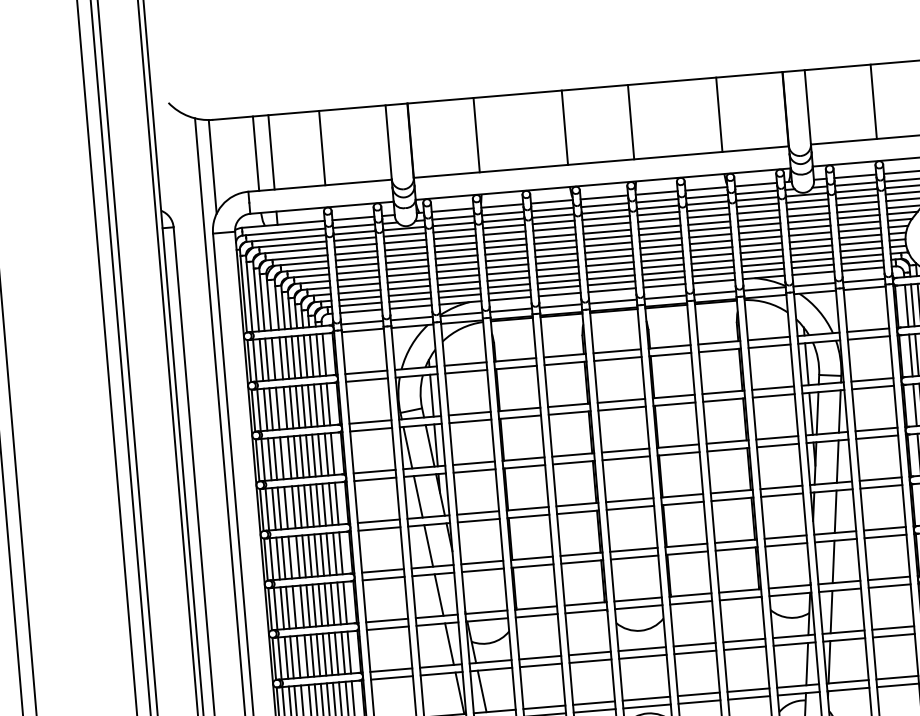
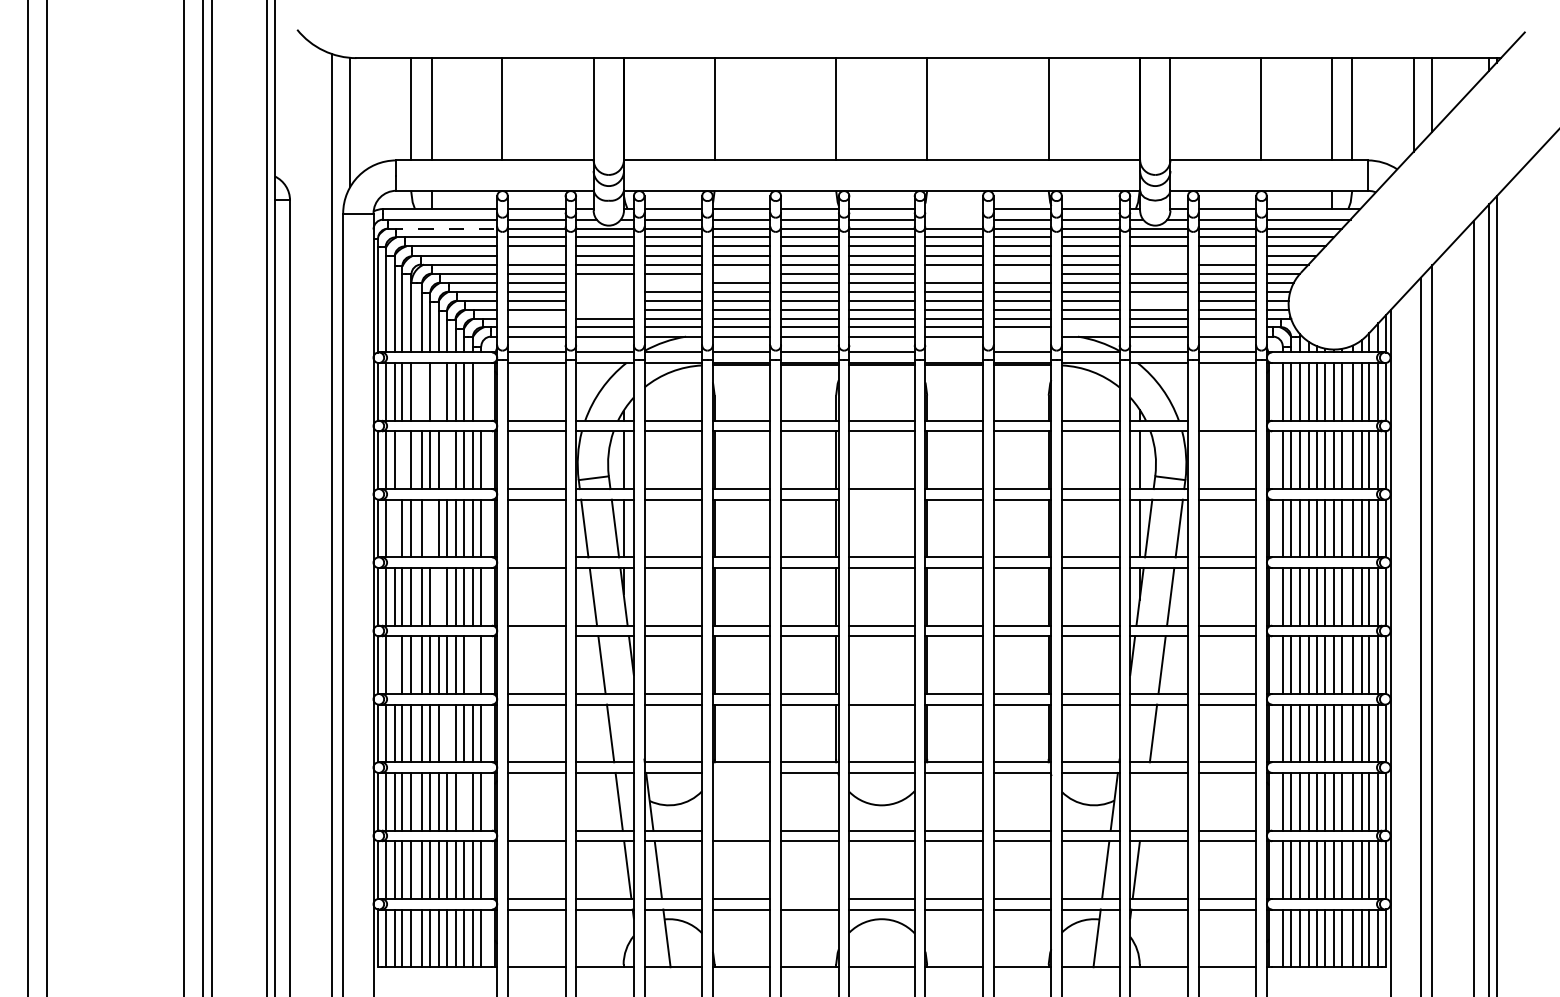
line: (657, 193) -> (954, 209), removed
line: (657, 200) -> (954, 219), removed
line: (858, 210) -> (1227, 256), removed
line: (808, 215) -> (1158, 256), removed
line: (808, 220) -> (1158, 264), removed
line: (710, 235) -> (1022, 273), removed
line: (286, 238) -> (442, 228), solid -> dashed
line: (660, 239) -> (954, 273), removed
line: (810, 247) -> (1158, 300), removed
line: (506, 252) -> (741, 273), removed
line: (356, 253) -> (536, 256), removed
line: (862, 262) -> (1227, 327), removed
line: (457, 263) -> (673, 282), removed
line: (407, 267) -> (604, 282), removed
line: (763, 270) -> (1090, 327), removed
line: (407, 274) -> (604, 291), removed
line: (408, 280) -> (604, 300), removed
line: (714, 281) -> (1022, 336), removed
line: (408, 287) -> (604, 309), removed
line: (665, 297) -> (954, 352), removed
line: (359, 298) -> (536, 318), removed
line: (868, 330) -> (1227, 420), removed
line: (324, 354) -> (481, 391), removed
line: (293, 357) -> (438, 391), removed
line: (281, 358) -> (422, 391), removed
line: (303, 406) -> (447, 460), removed
line: (621, 408) -> (881, 499), removed
line: (271, 409) -> (402, 460), removed
line: (295, 457) -> (430, 528), removed
line: (269, 459) -> (394, 528), removed
line: (374, 471) -> (536, 557), removed
line: (305, 506) -> (438, 596), removed
line: (379, 529) -> (536, 636), removed
line: (633, 550) -> (881, 694), removed
line: (334, 554) -> (472, 665), removed
line: (277, 558) -> (394, 665), removed
line: (320, 605) -> (447, 733), removed
line: (831, 611) -> (1144, 801), removed
line: (536, 615) -> (741, 772), removed
line: (336, 653) -> (463, 801), removed
line: (540, 657) -> (741, 830), removed
line: (391, 670) -> (536, 830), removed
line: (593, 702) -> (809, 898), removed

